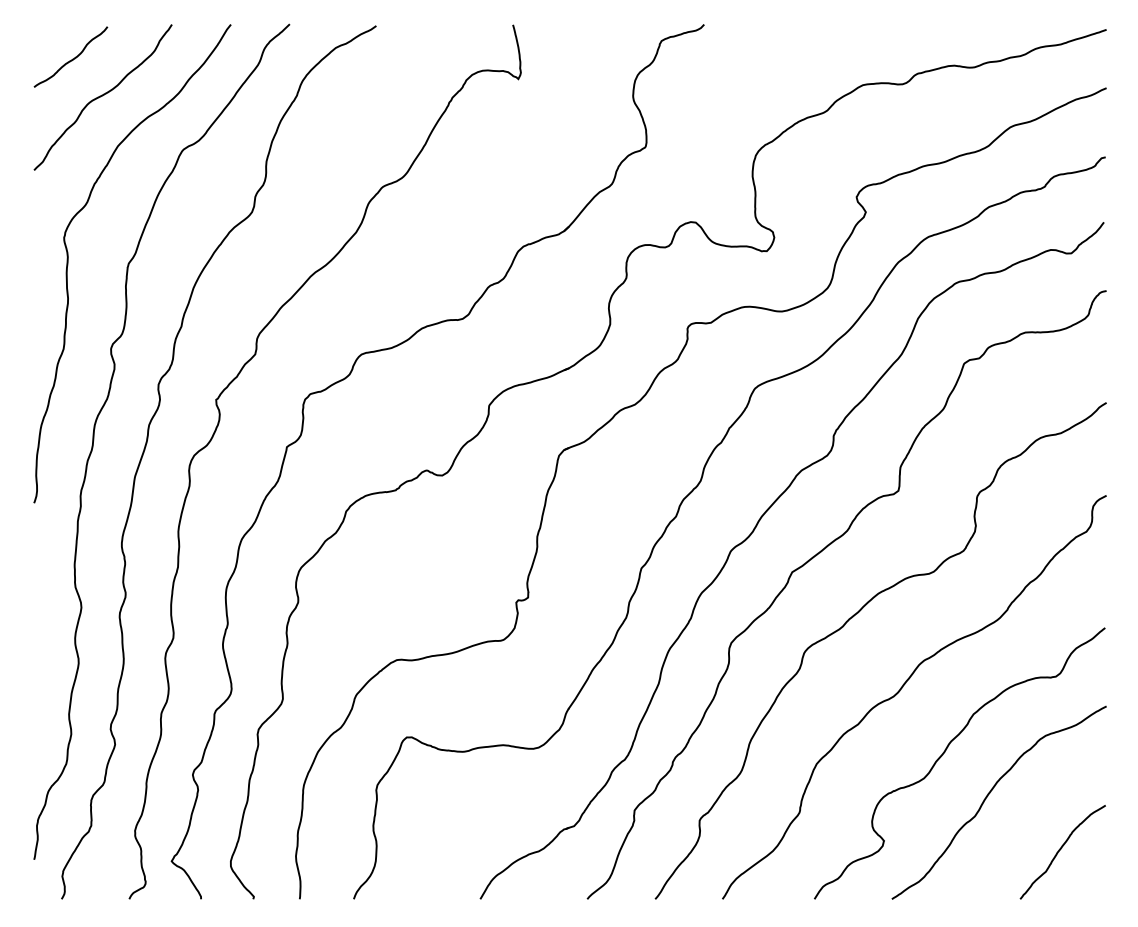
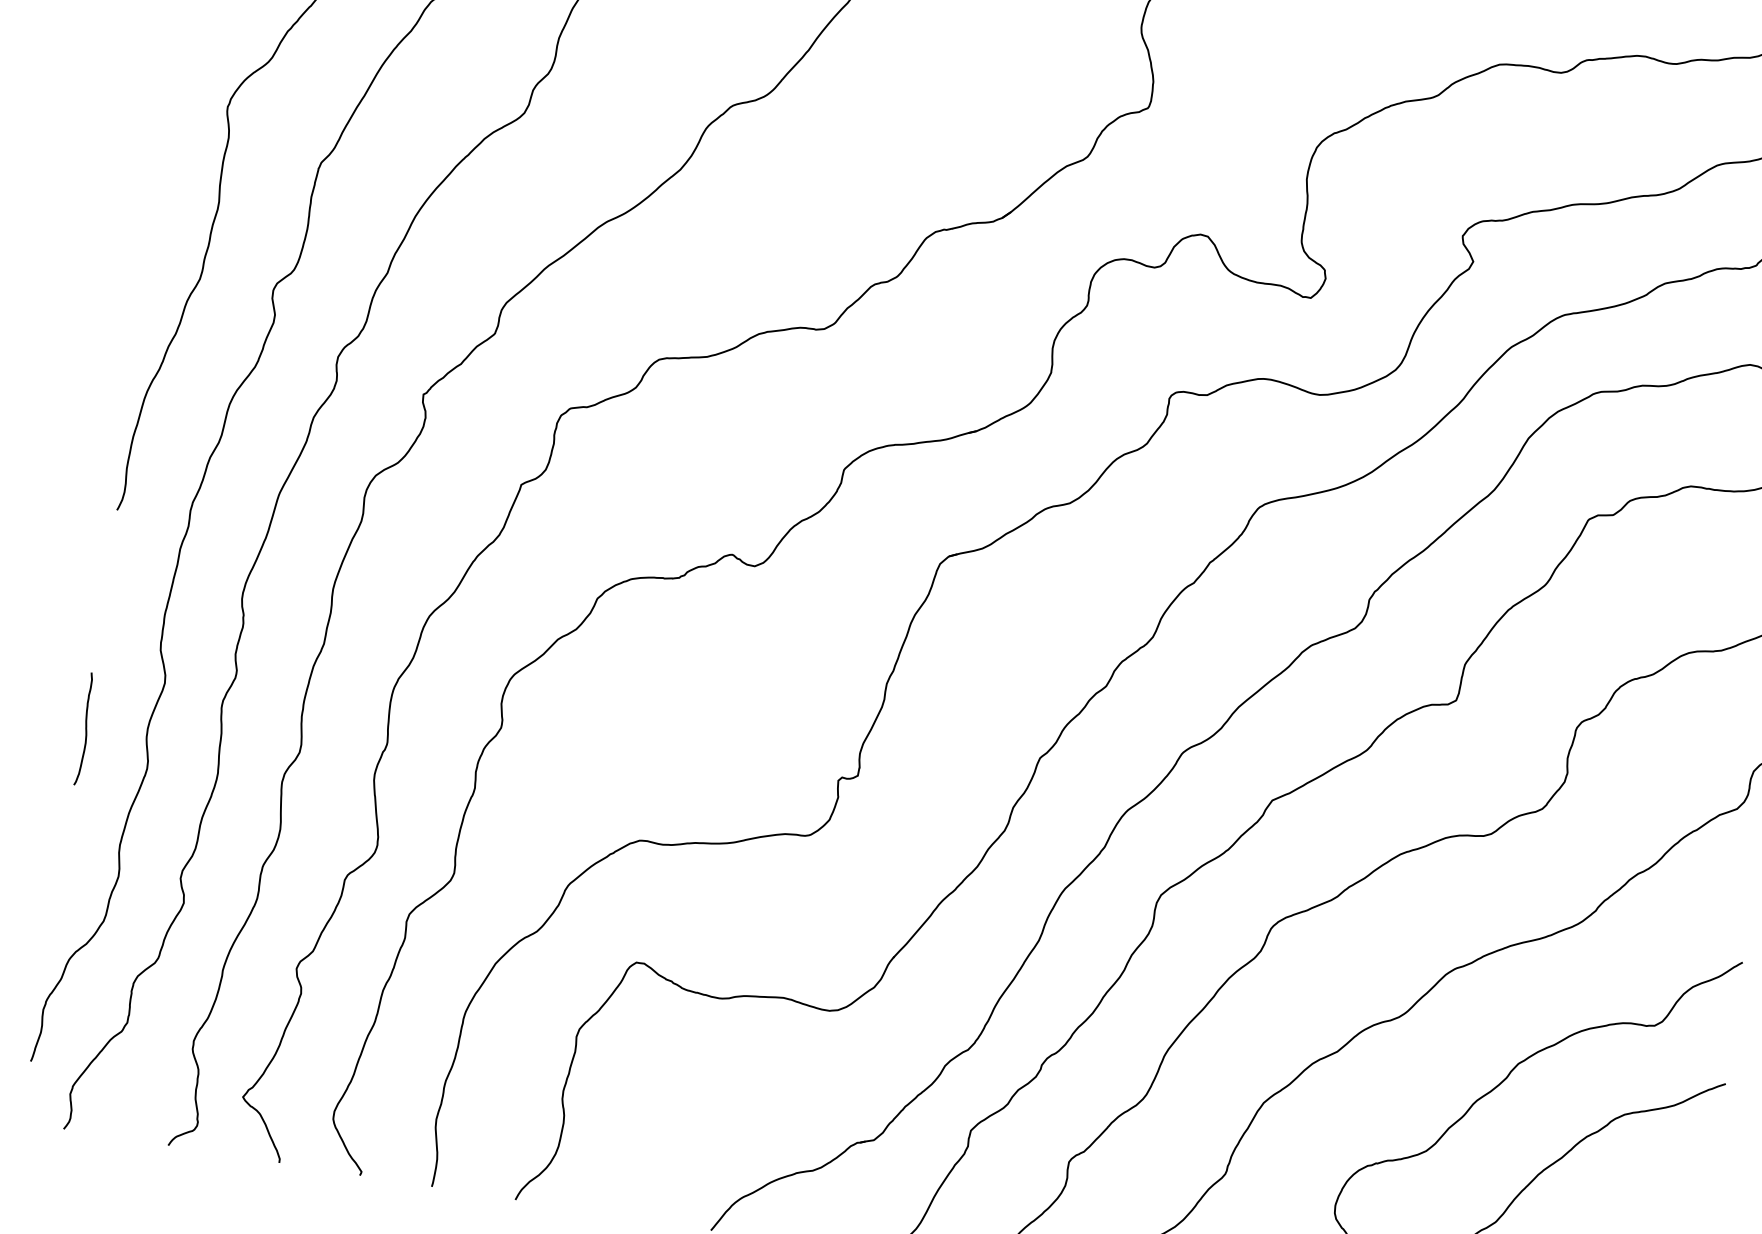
curve: (35, 644) -> (84, 729), added

